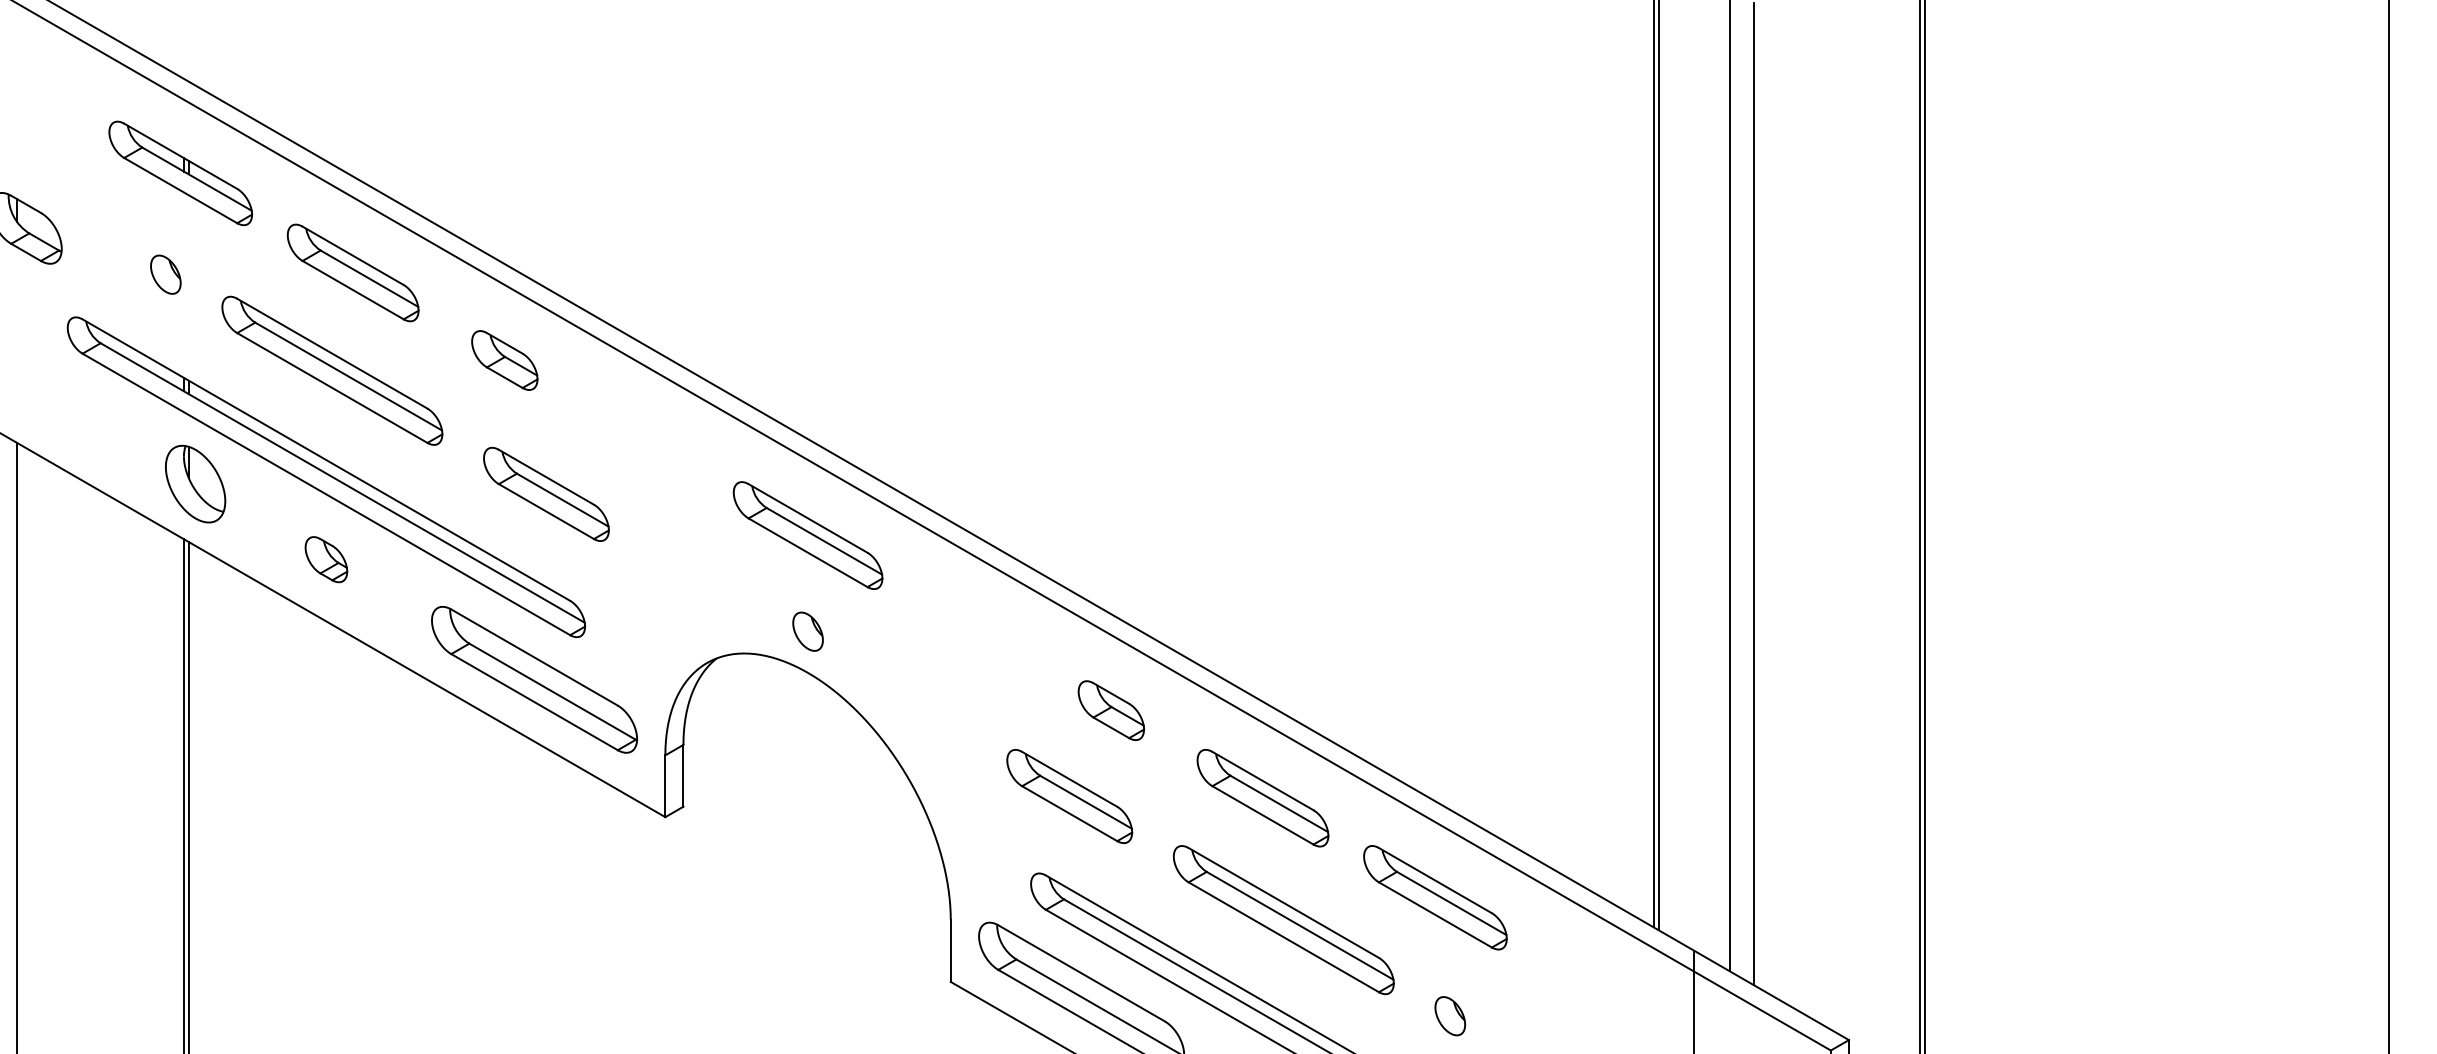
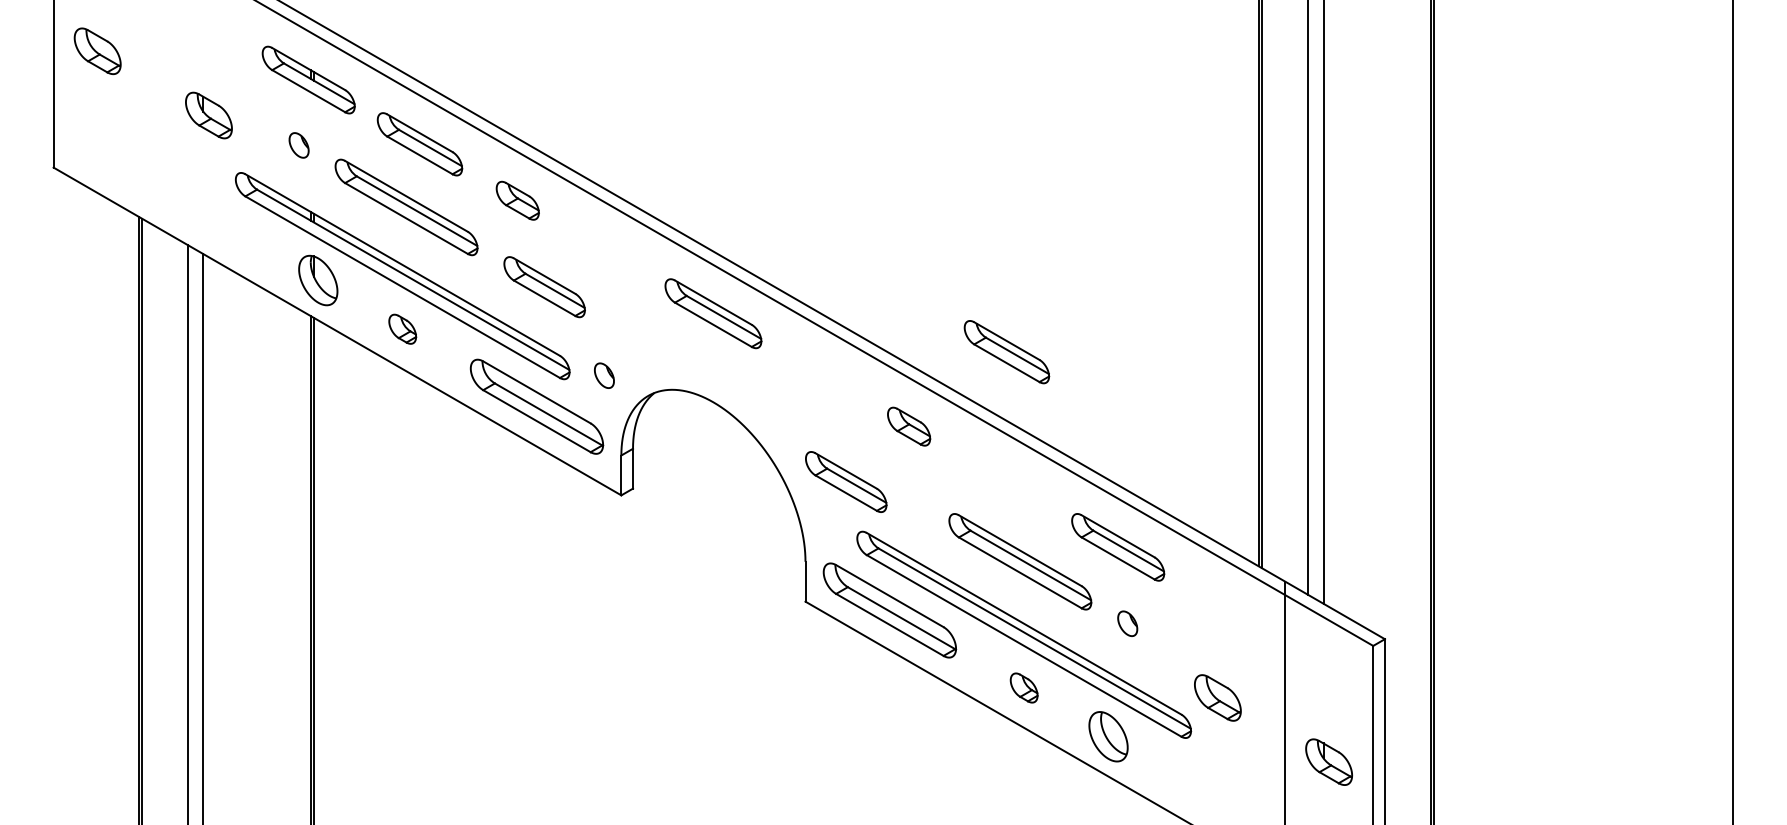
part: (808, 631) -> (604, 375), moved
part: (1070, 795) -> (846, 481), moved
part: (1262, 798) -> (1006, 352), moved

